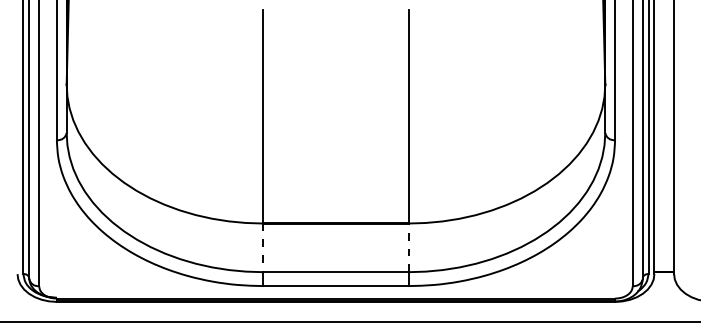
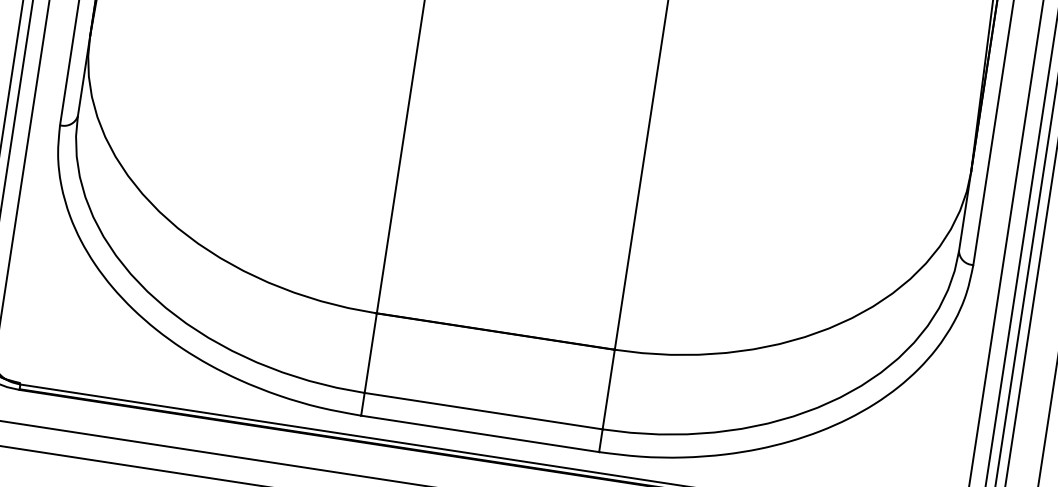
line: (408, 247) -> (608, 388), dashed -> solid
line: (263, 248) -> (370, 354), dashed -> solid

